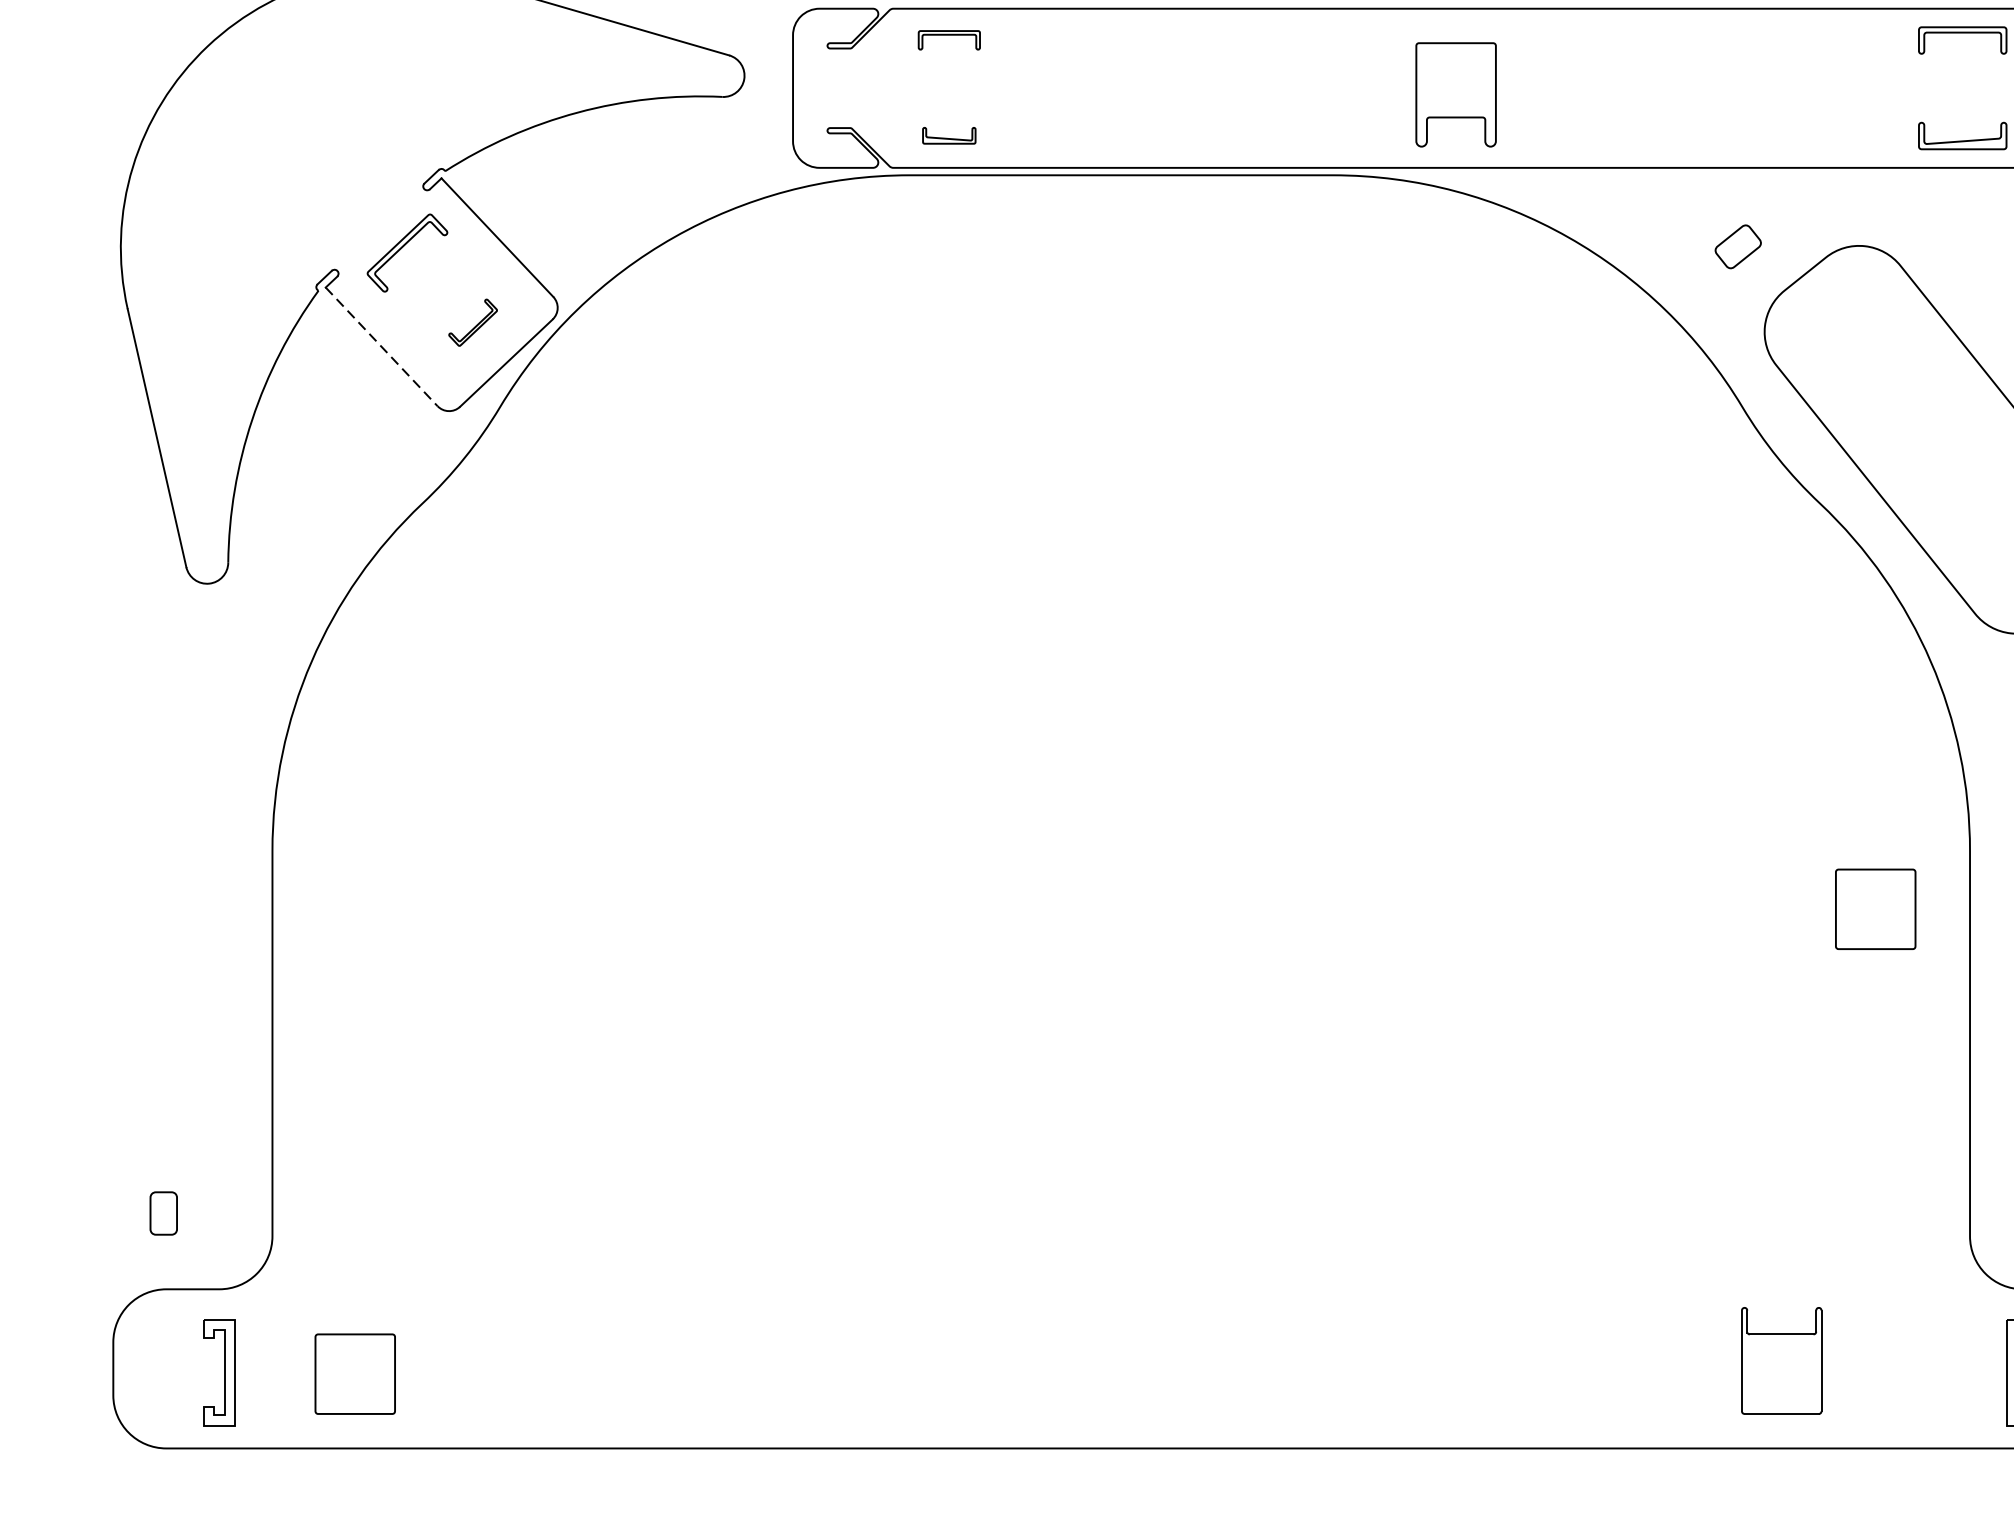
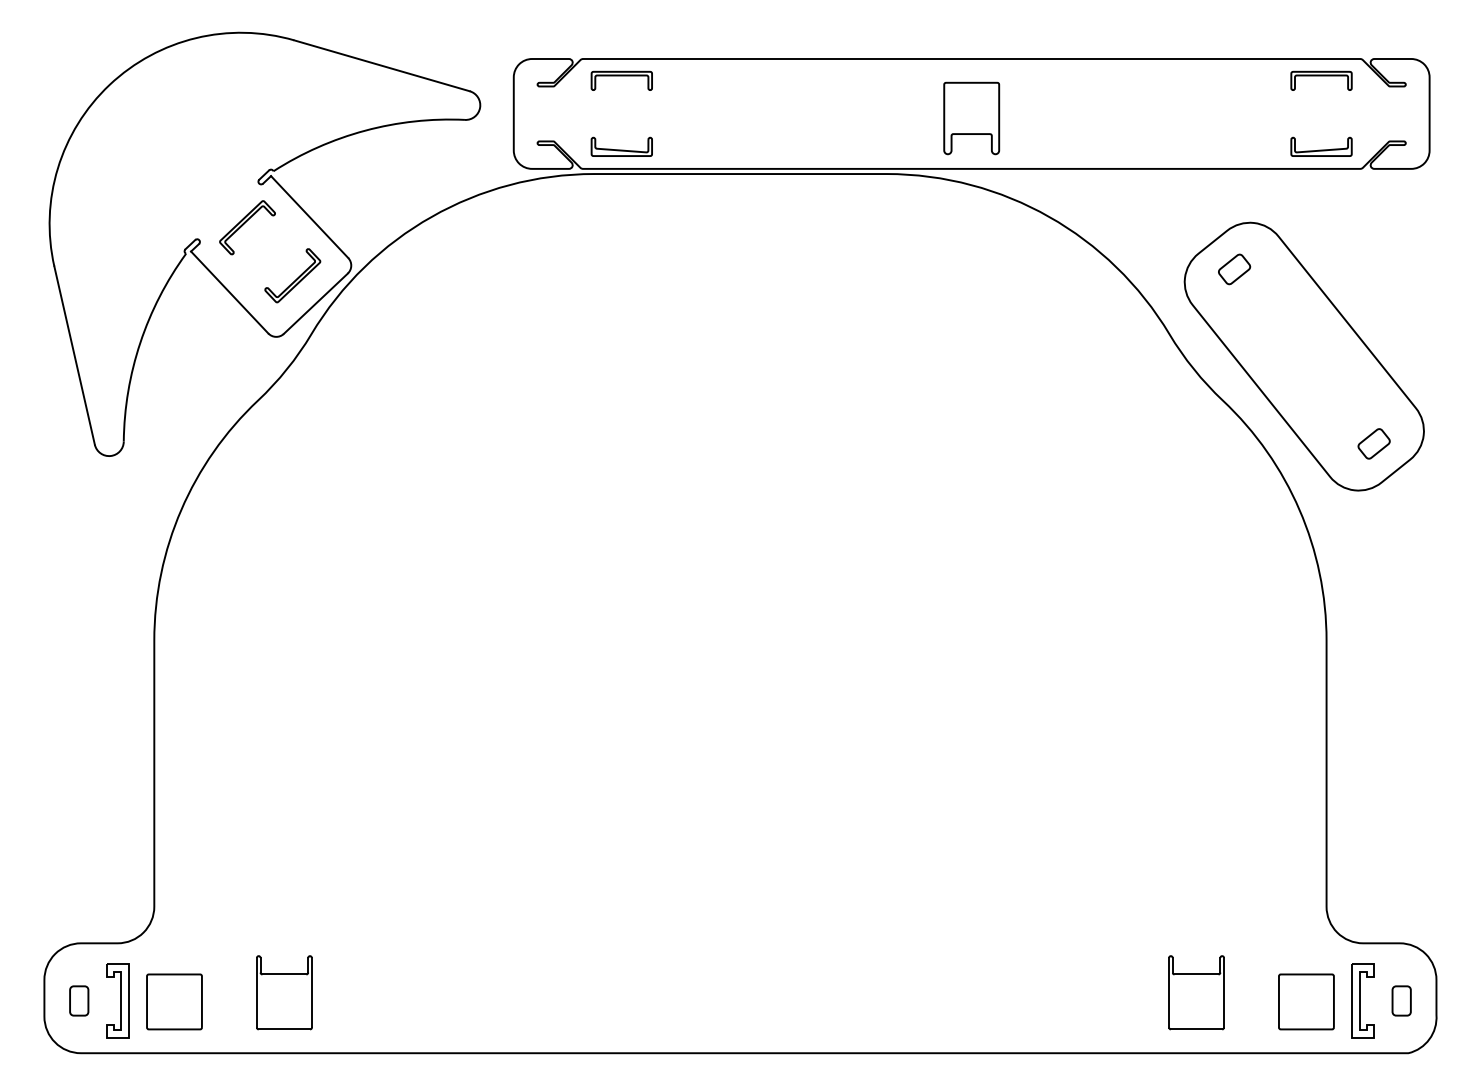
part: (949, 39) -> (621, 80), size x1.43
part: (949, 135) -> (621, 146), size x1.67
part: (1738, 246) -> (1234, 269), moved
part: (472, 322) -> (292, 275), size x1.67
line: (382, 346) -> (230, 292), dashed -> solid
part: (1875, 908) -> (1306, 1001), moved
part: (164, 1212) -> (79, 1000), moved
part: (460, 1360) -> (284, 992), added
part: (355, 1373) -> (174, 1001), moved

